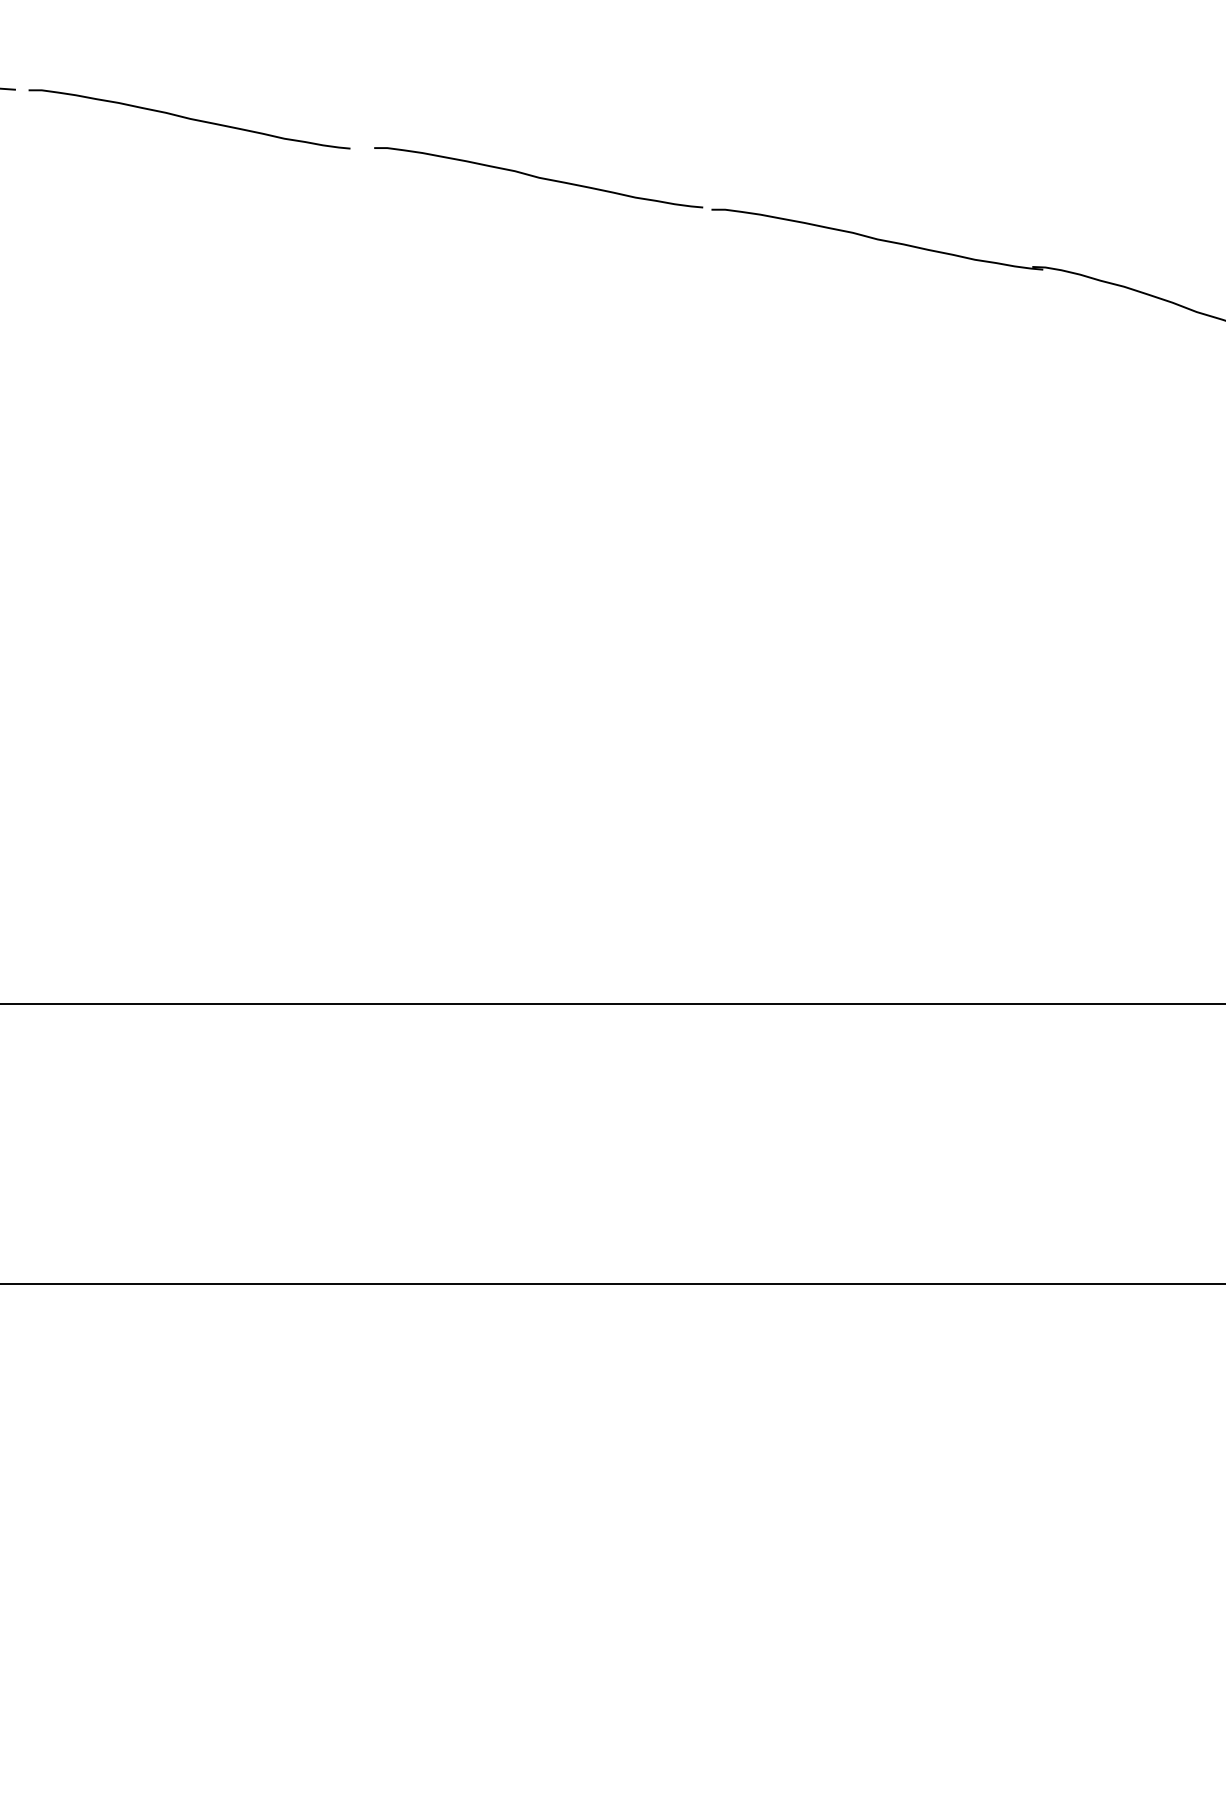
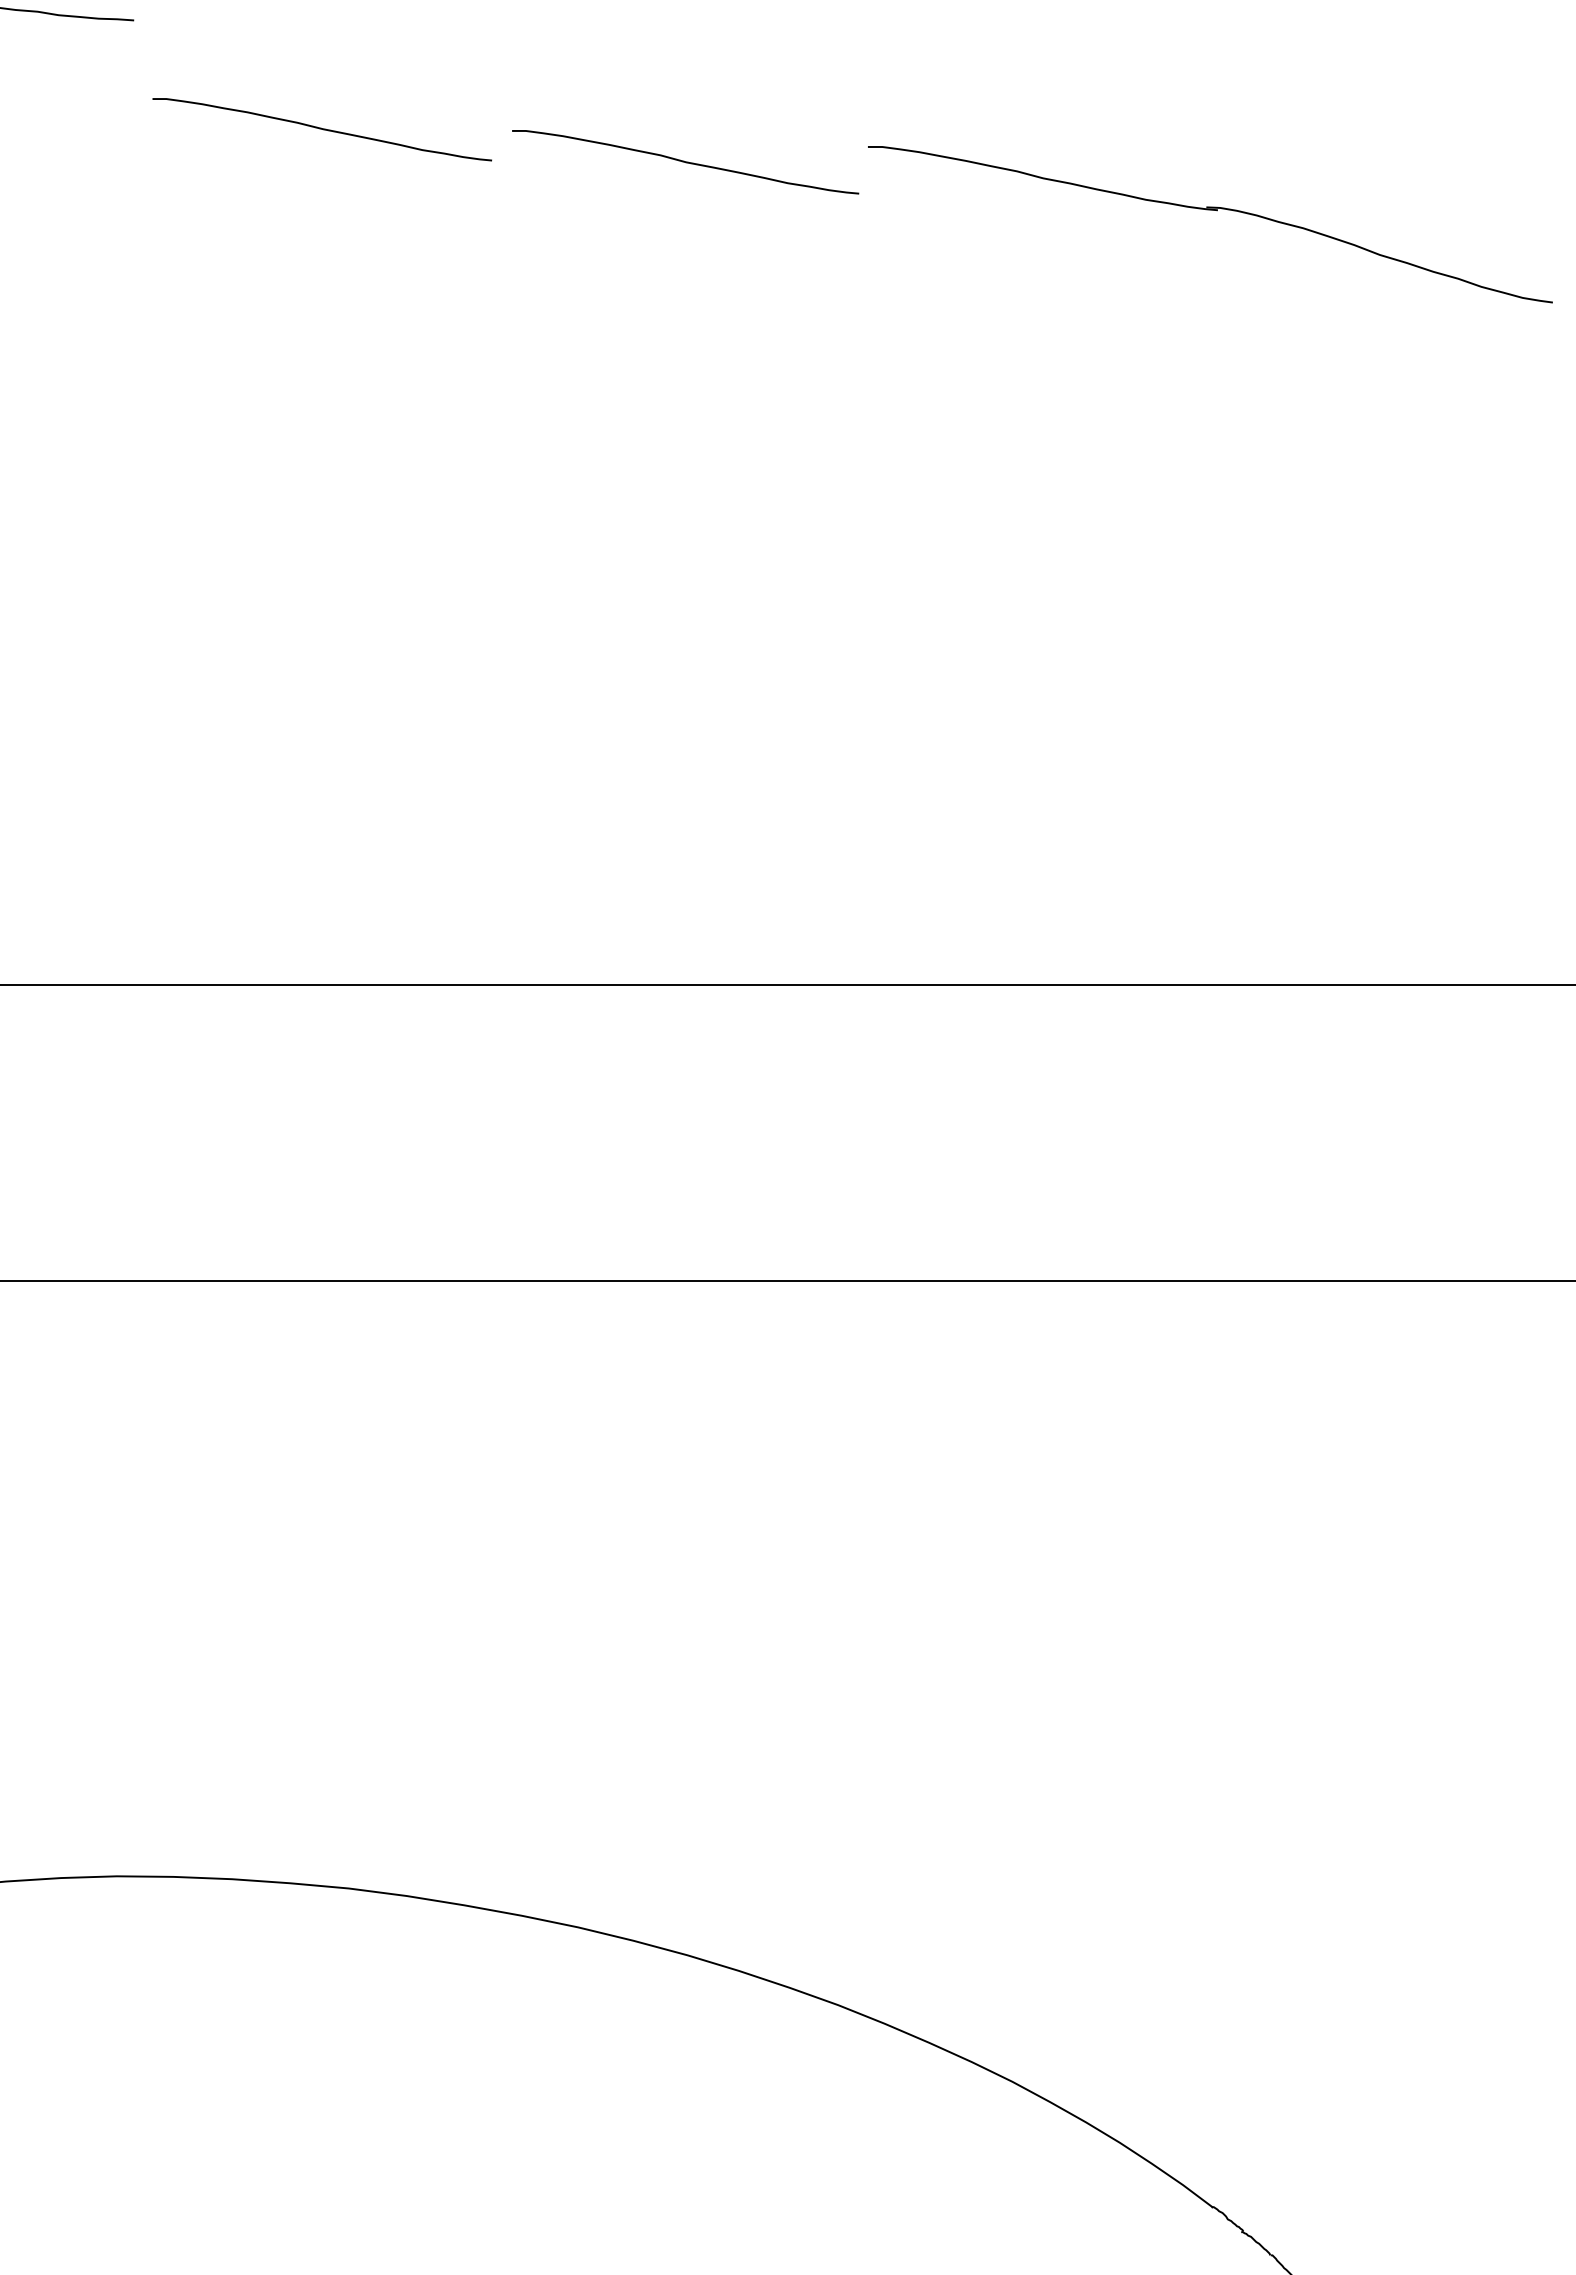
curve: (188, 119) -> (321, 129), moved
curve: (538, 177) -> (685, 162), moved

